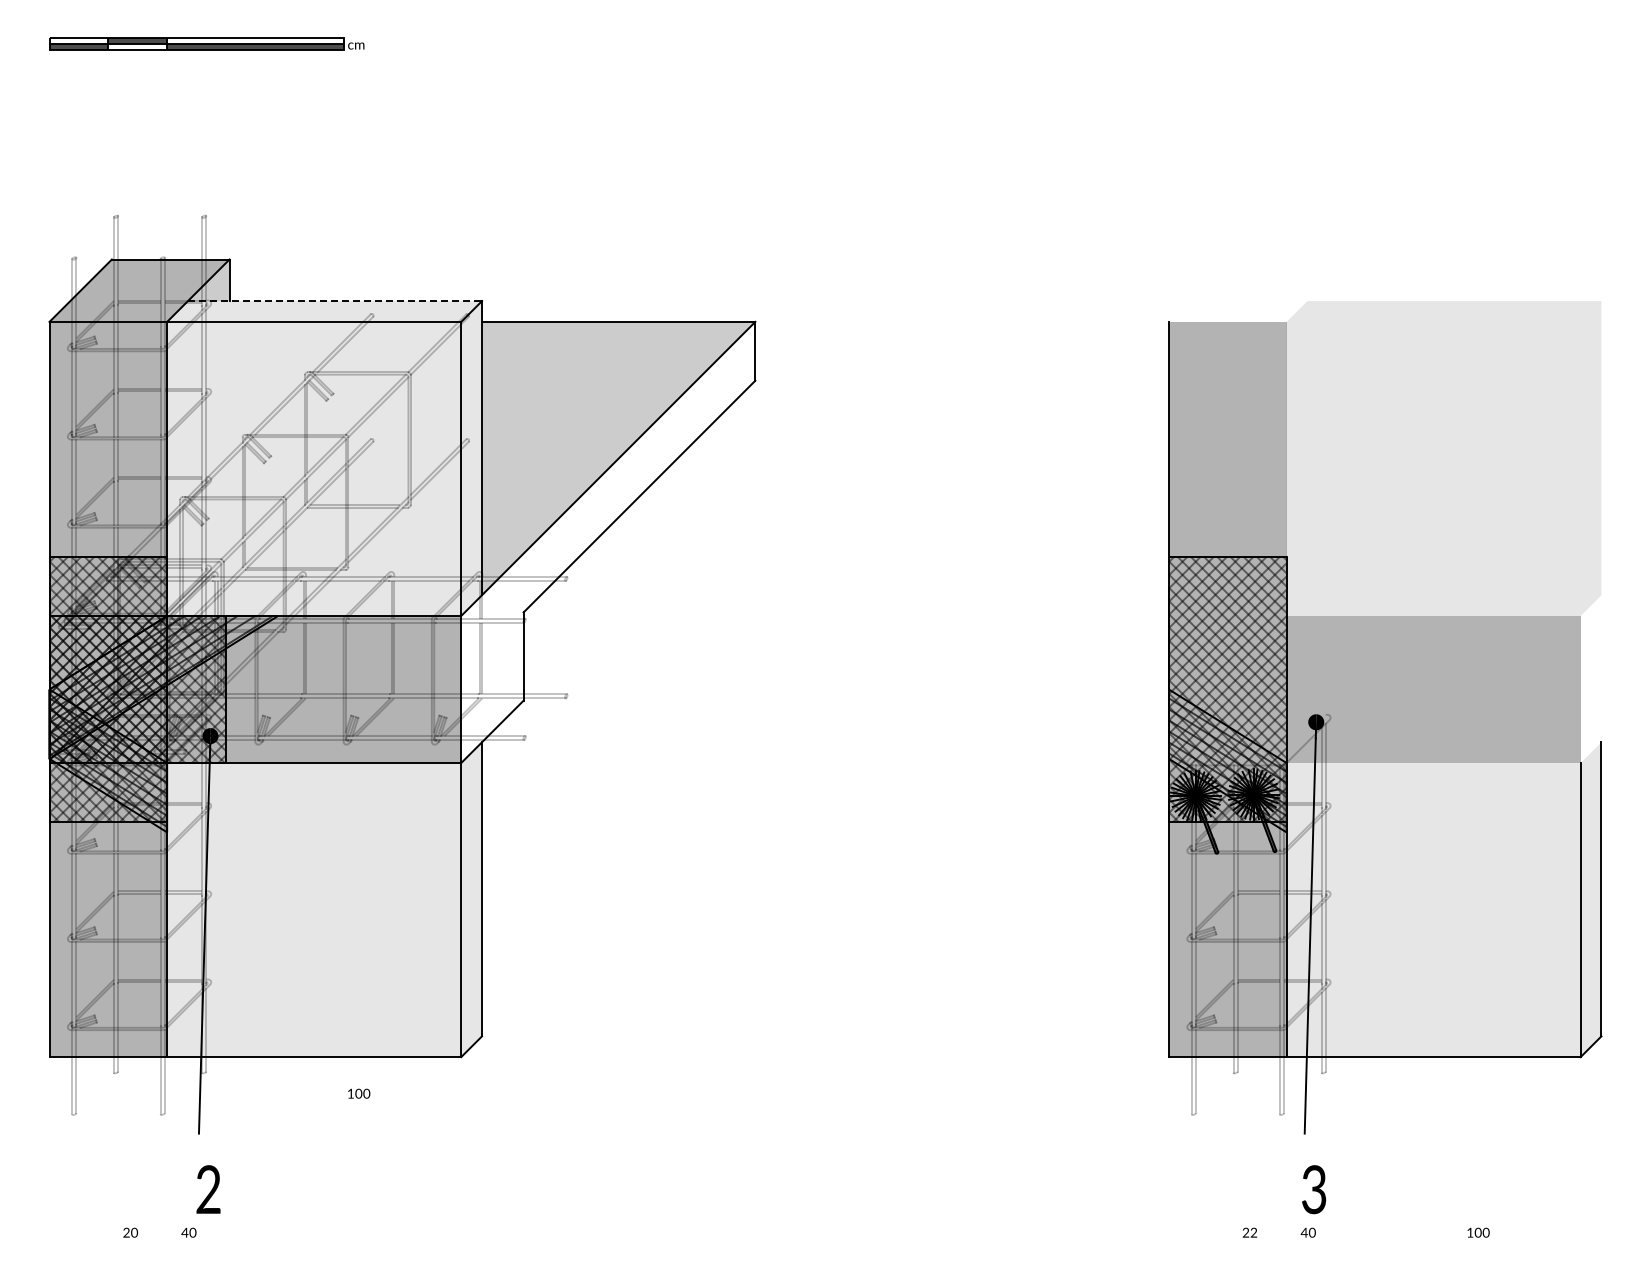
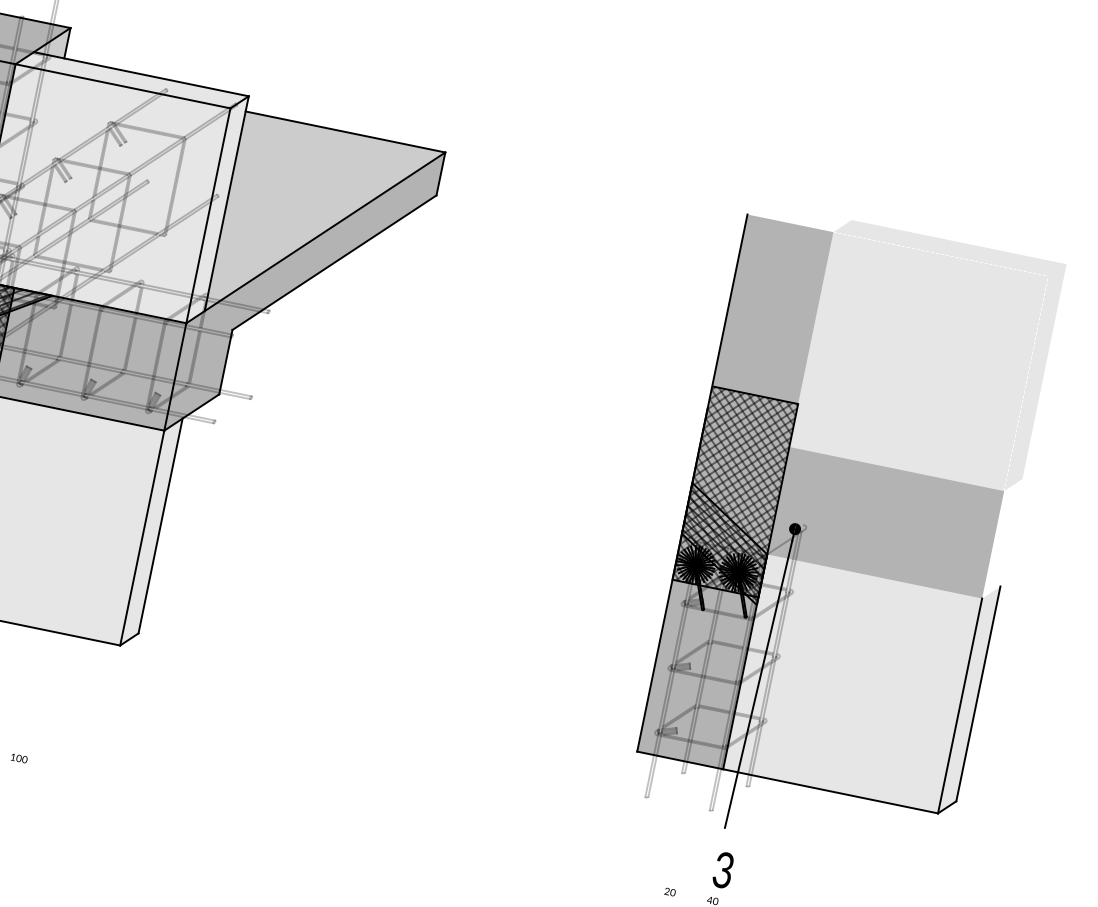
line: (335, 301) -> (141, 74), dashed -> solid
fill: (608, 542) -> (304, 291), added
text: (359, 1093) -> (19, 758), moved
text: (1253, 1233) -> (672, 893), 22 -> 20

